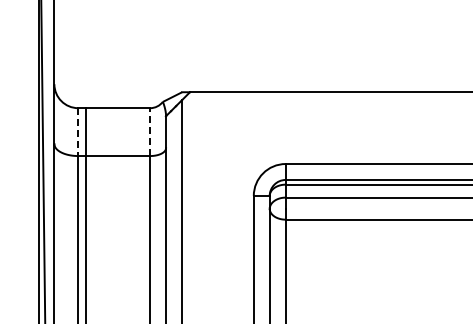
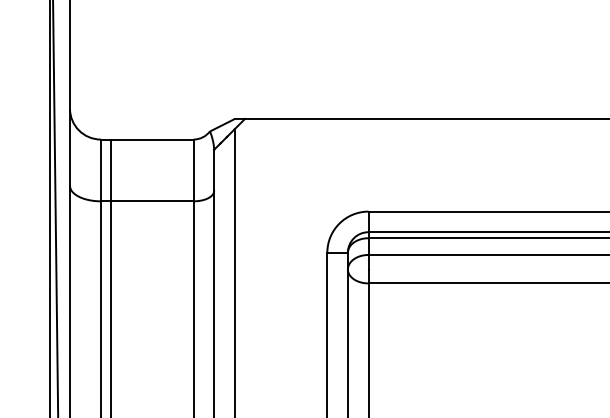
line: (78, 132) -> (101, 170), dashed -> solid
line: (150, 132) -> (194, 170), dashed -> solid

